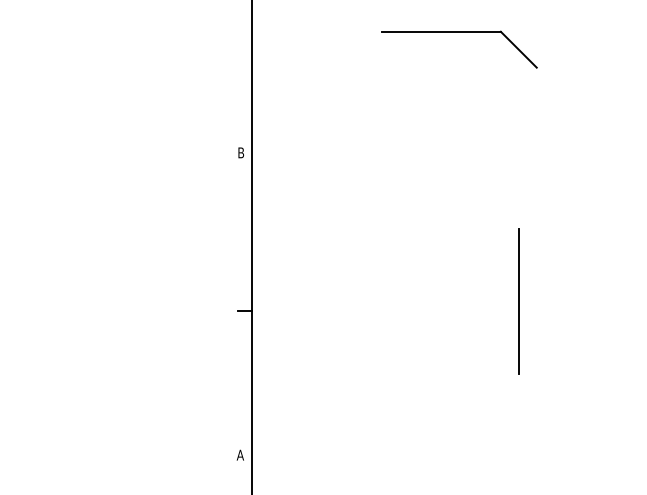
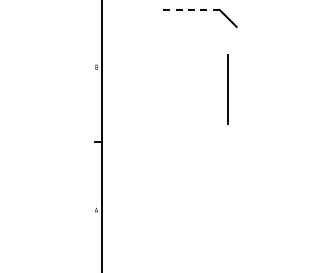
line: (443, 30) -> (192, 9), solid -> dashed
line: (517, 301) -> (227, 89), moved

